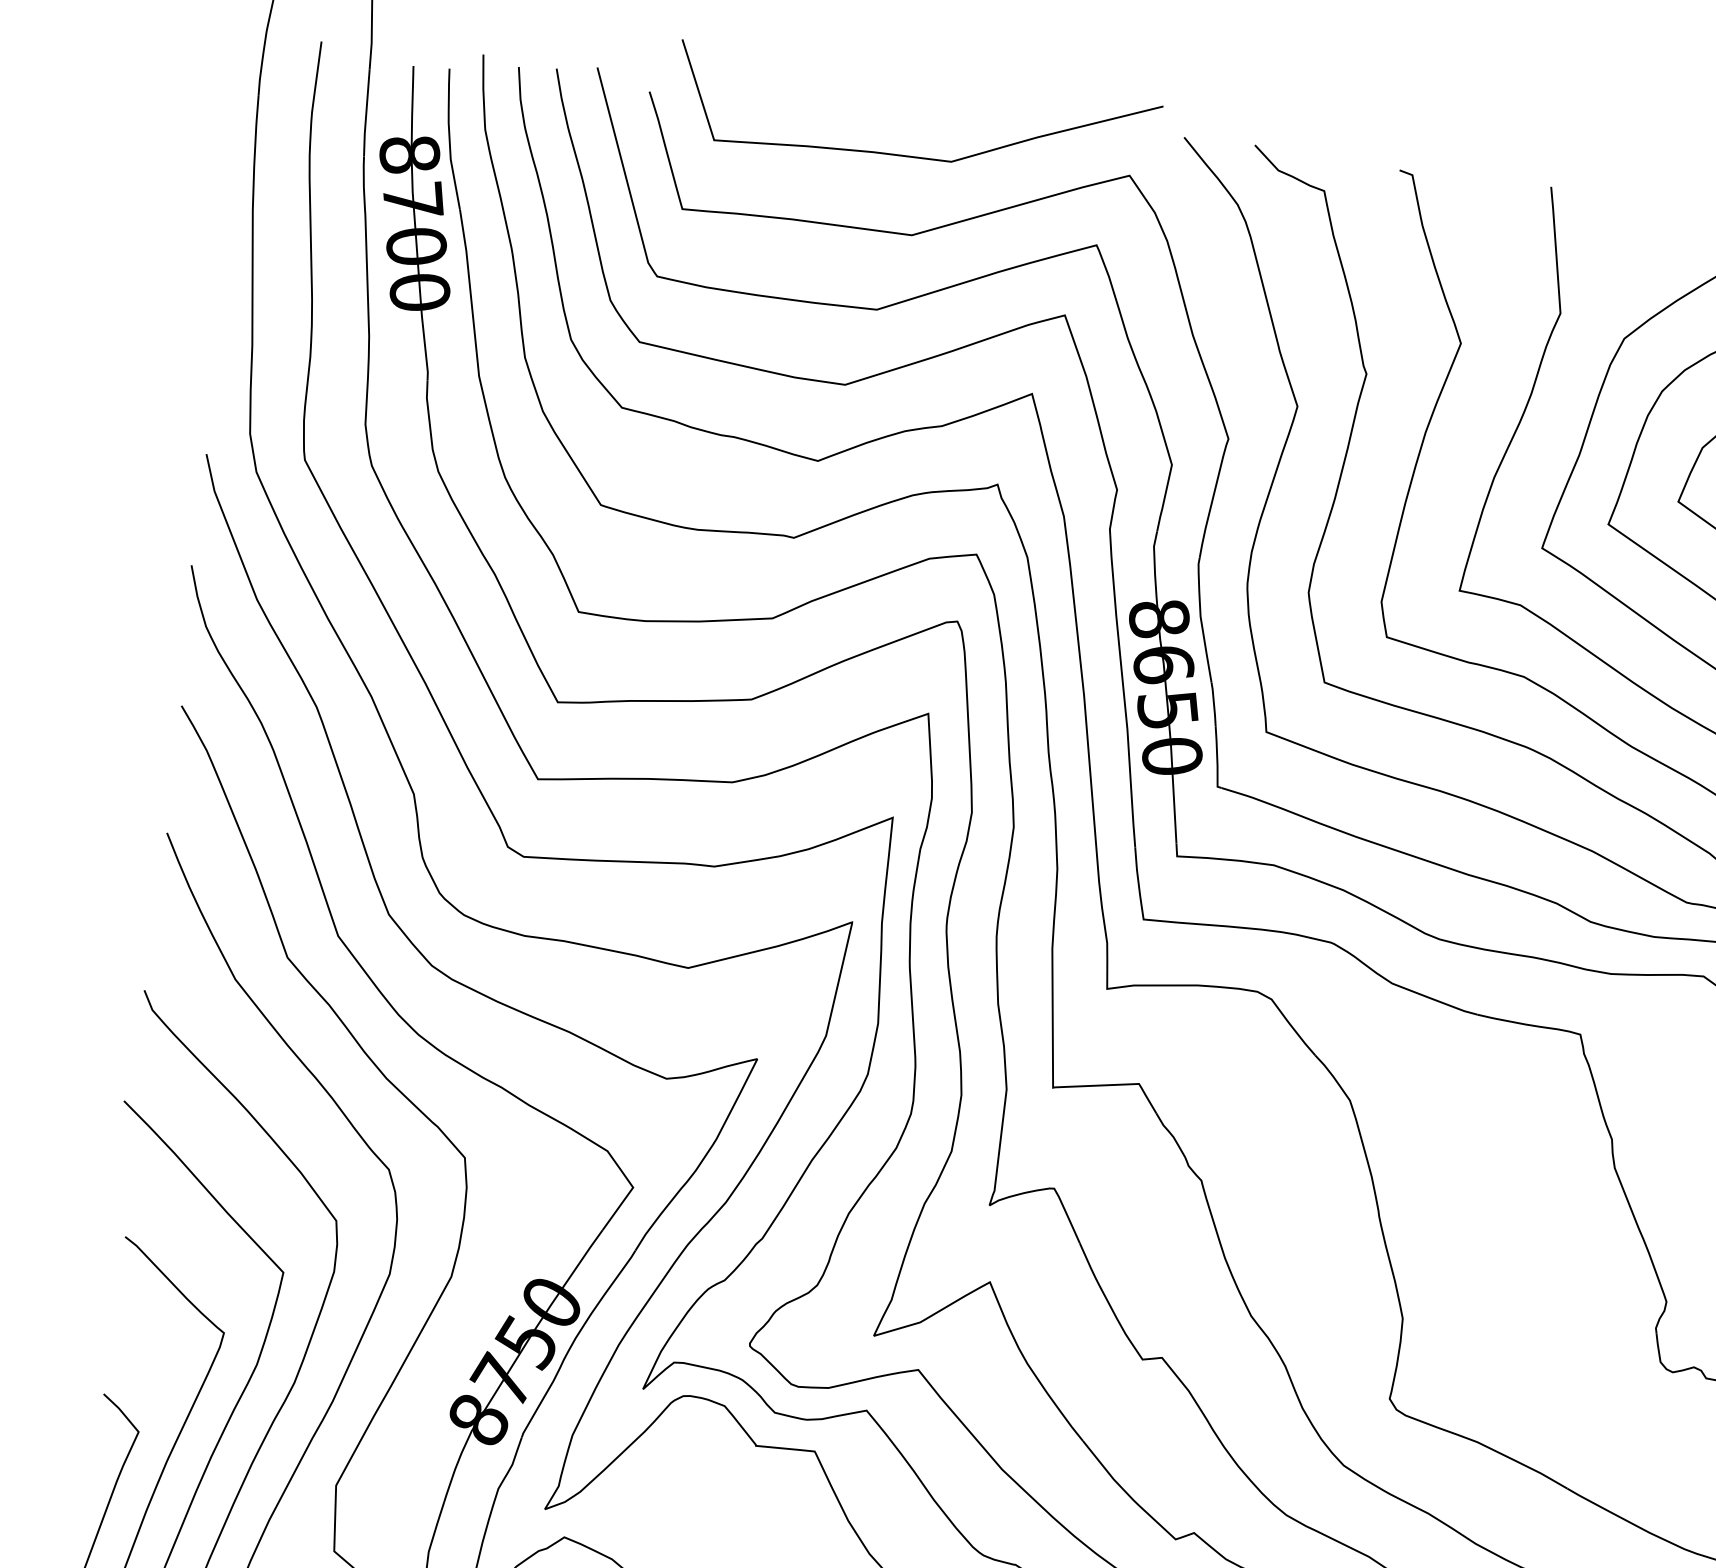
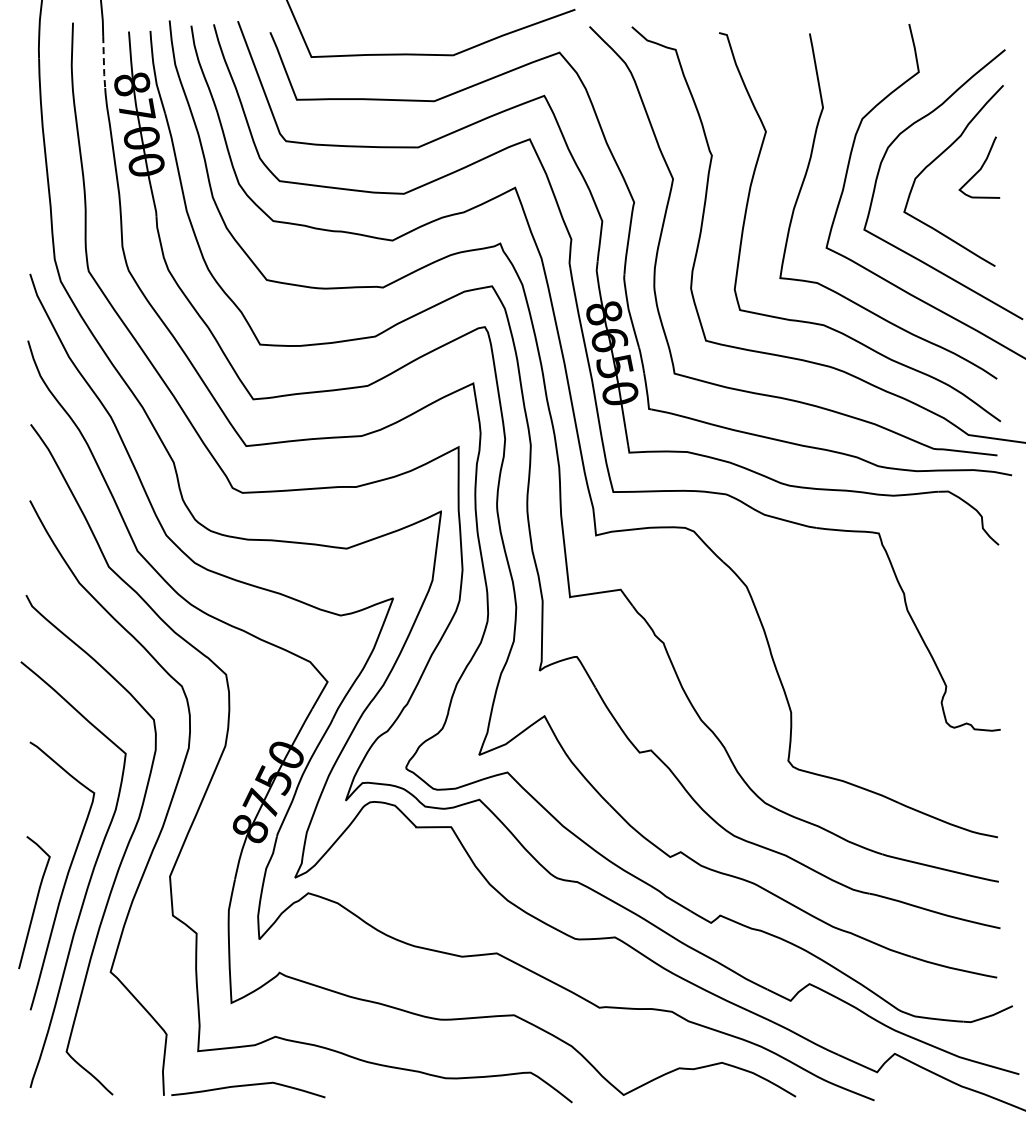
line: (365, 115) -> (103, 63), solid -> dashed

